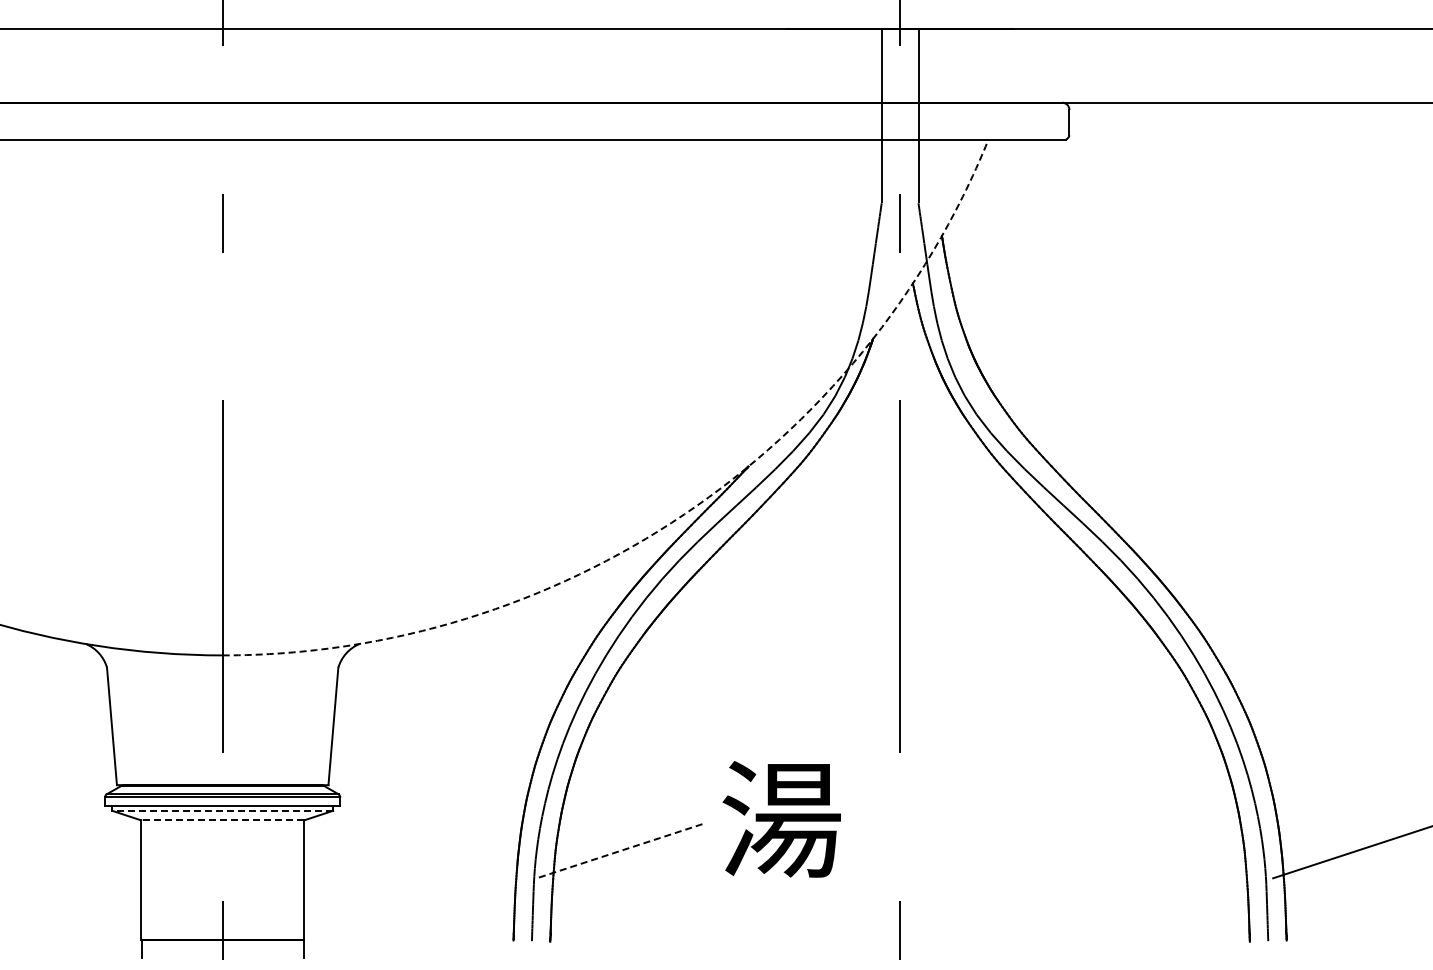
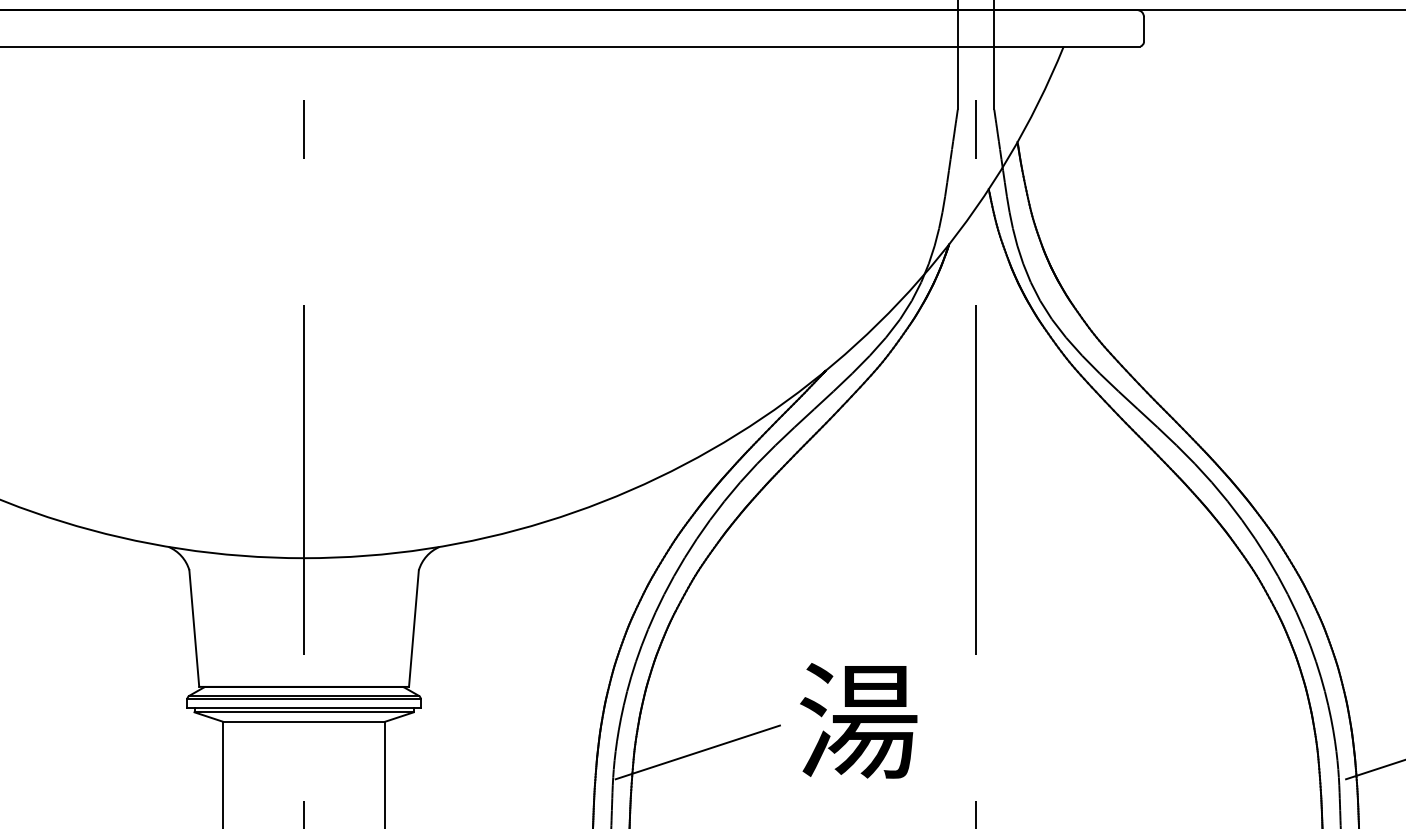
arc: (684, 514) -> (762, 418), dashed -> solid
line: (222, 810) -> (303, 712), dashed -> solid
line: (222, 820) -> (303, 721), dashed -> solid
line: (619, 851) -> (697, 752), dashed -> solid

